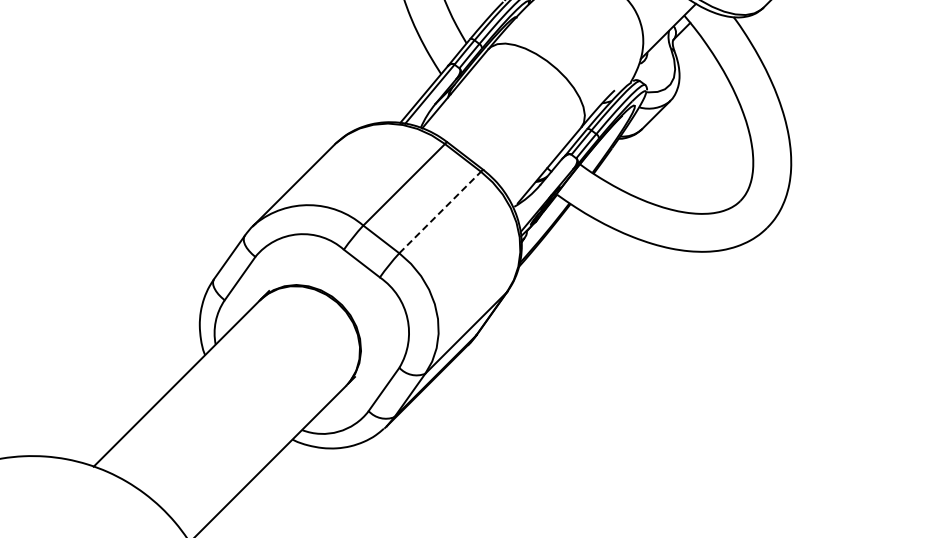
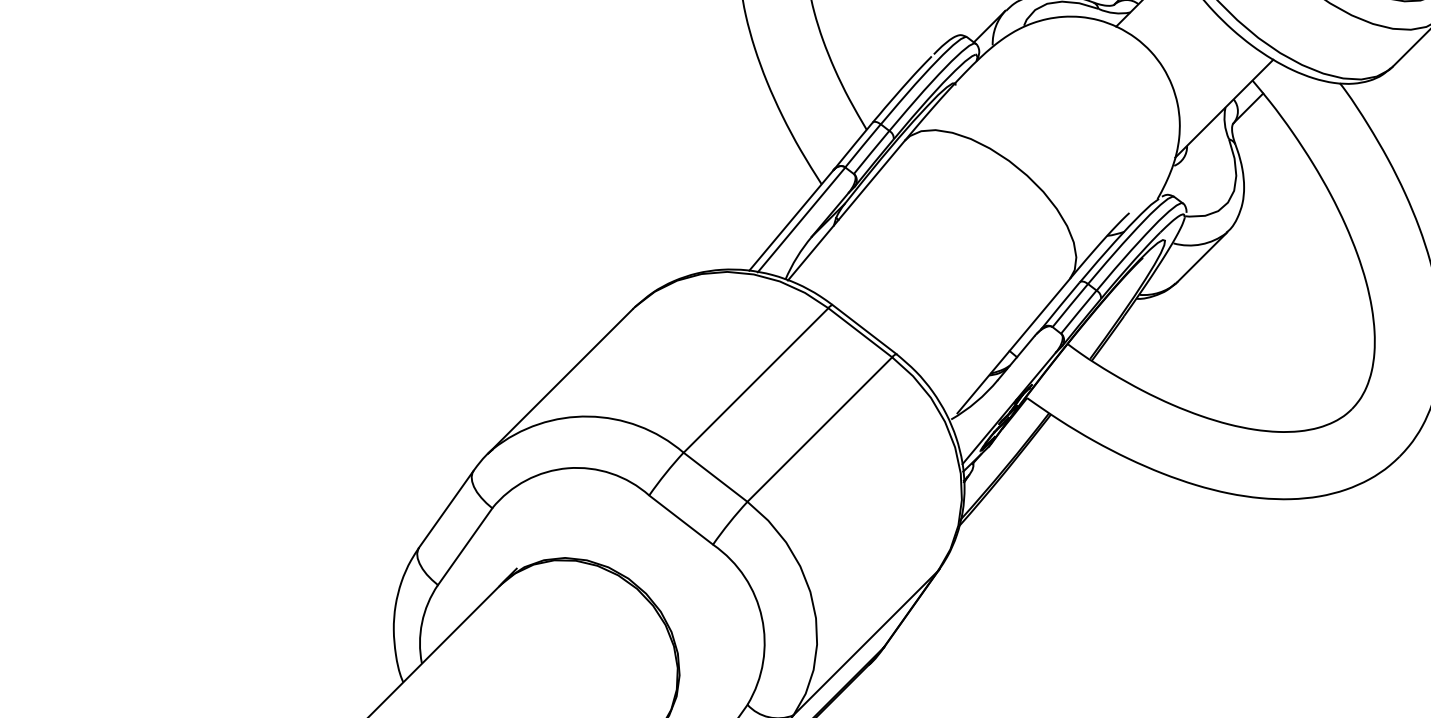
line: (440, 212) -> (820, 429), dashed -> solid

